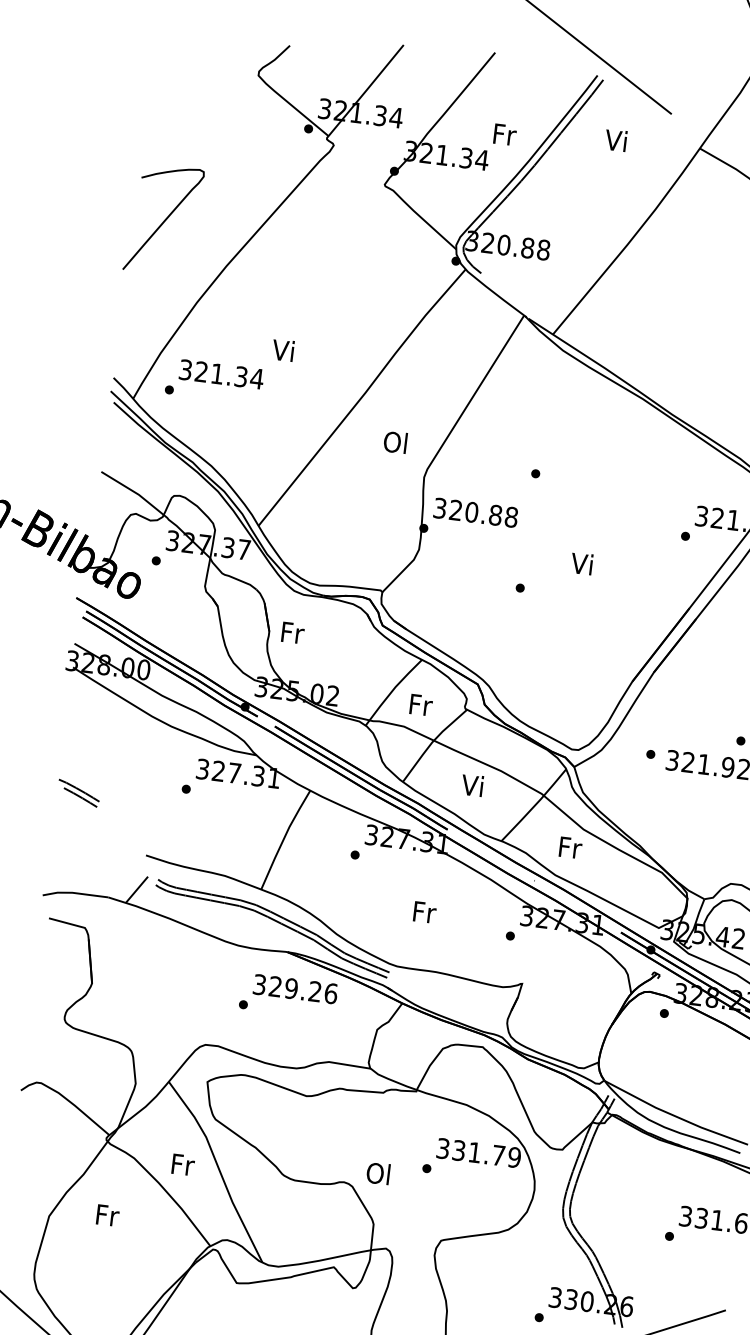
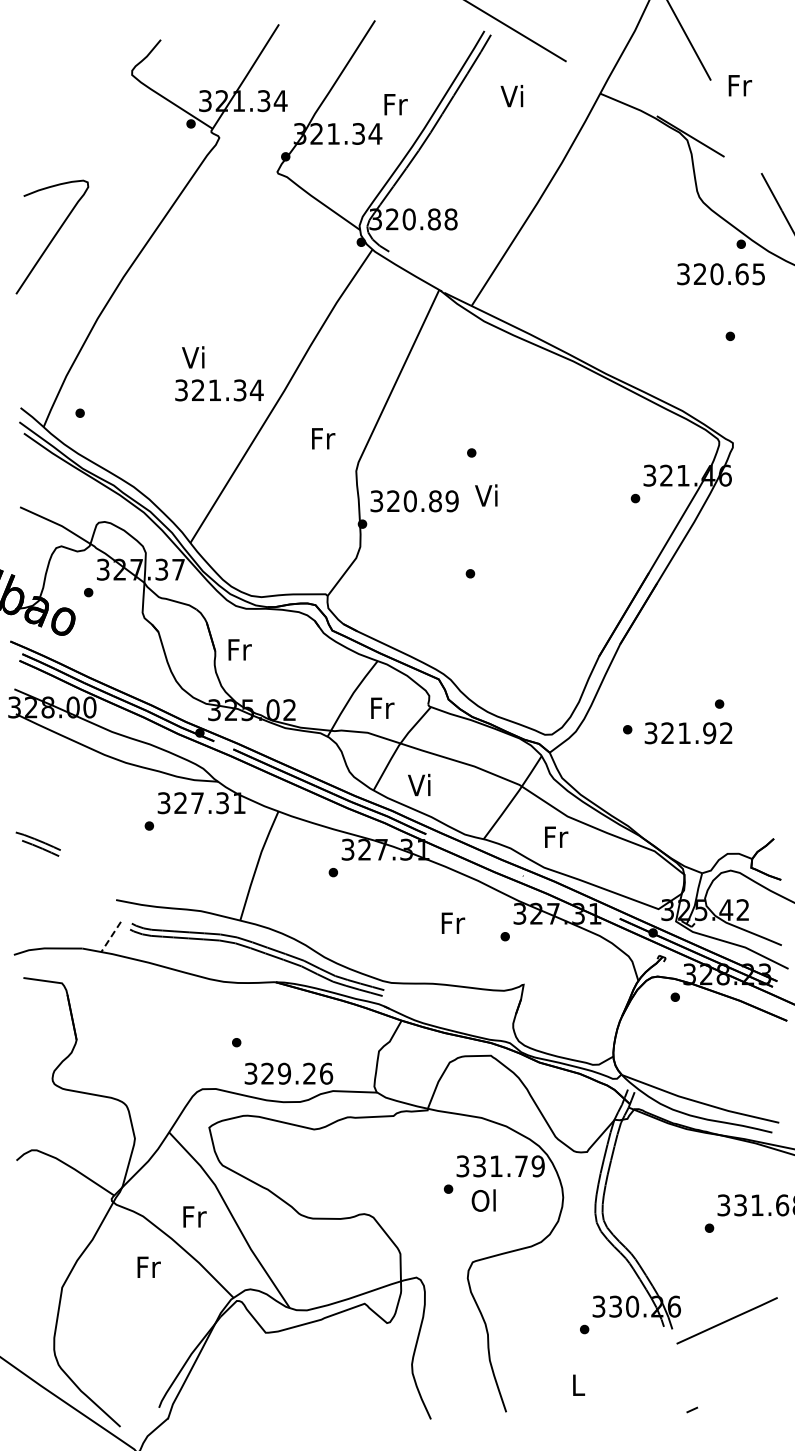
text: (221, 374) -> (219, 390), moved
text: (396, 442) -> (322, 438), Ol -> Fr
text: (510, 517) -> (451, 501), 320.88 -> 320.89
text: (582, 563) -> (486, 495), moved
text: (472, 784) -> (419, 784), moved
line: (137, 889) -> (111, 936), solid -> dashed
text: (425, 911) -> (453, 922), moved
text: (295, 988) -> (288, 1073), moved
text: (378, 1173) -> (483, 1200), moved
text: (107, 1214) -> (148, 1266), moved

